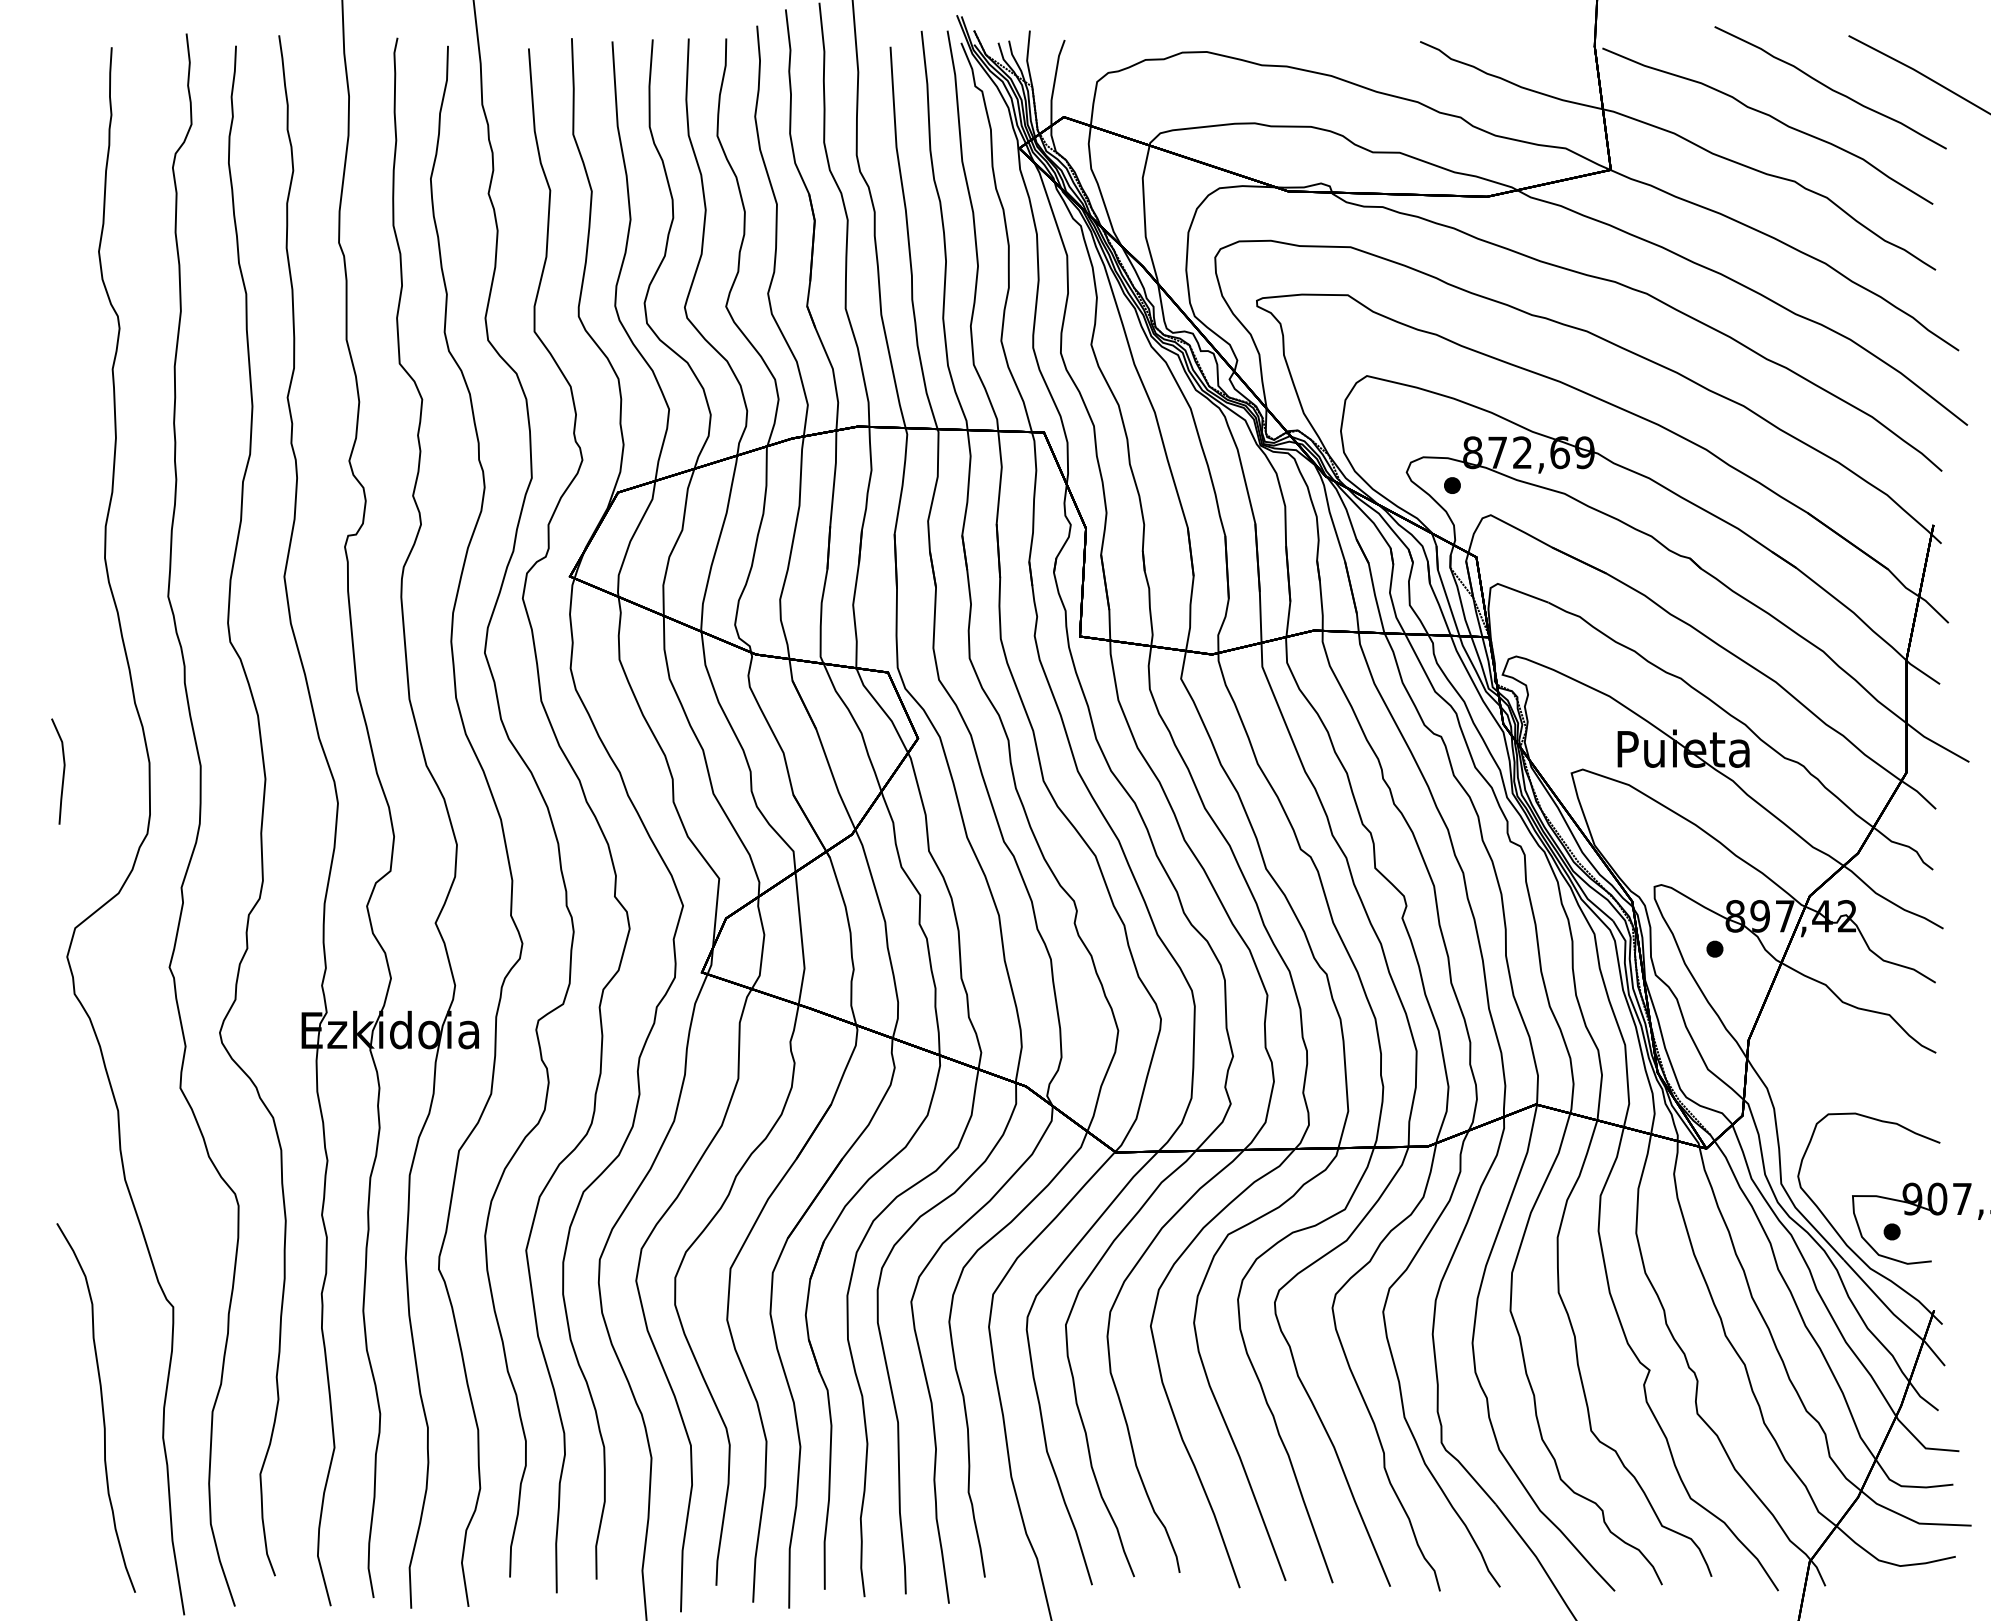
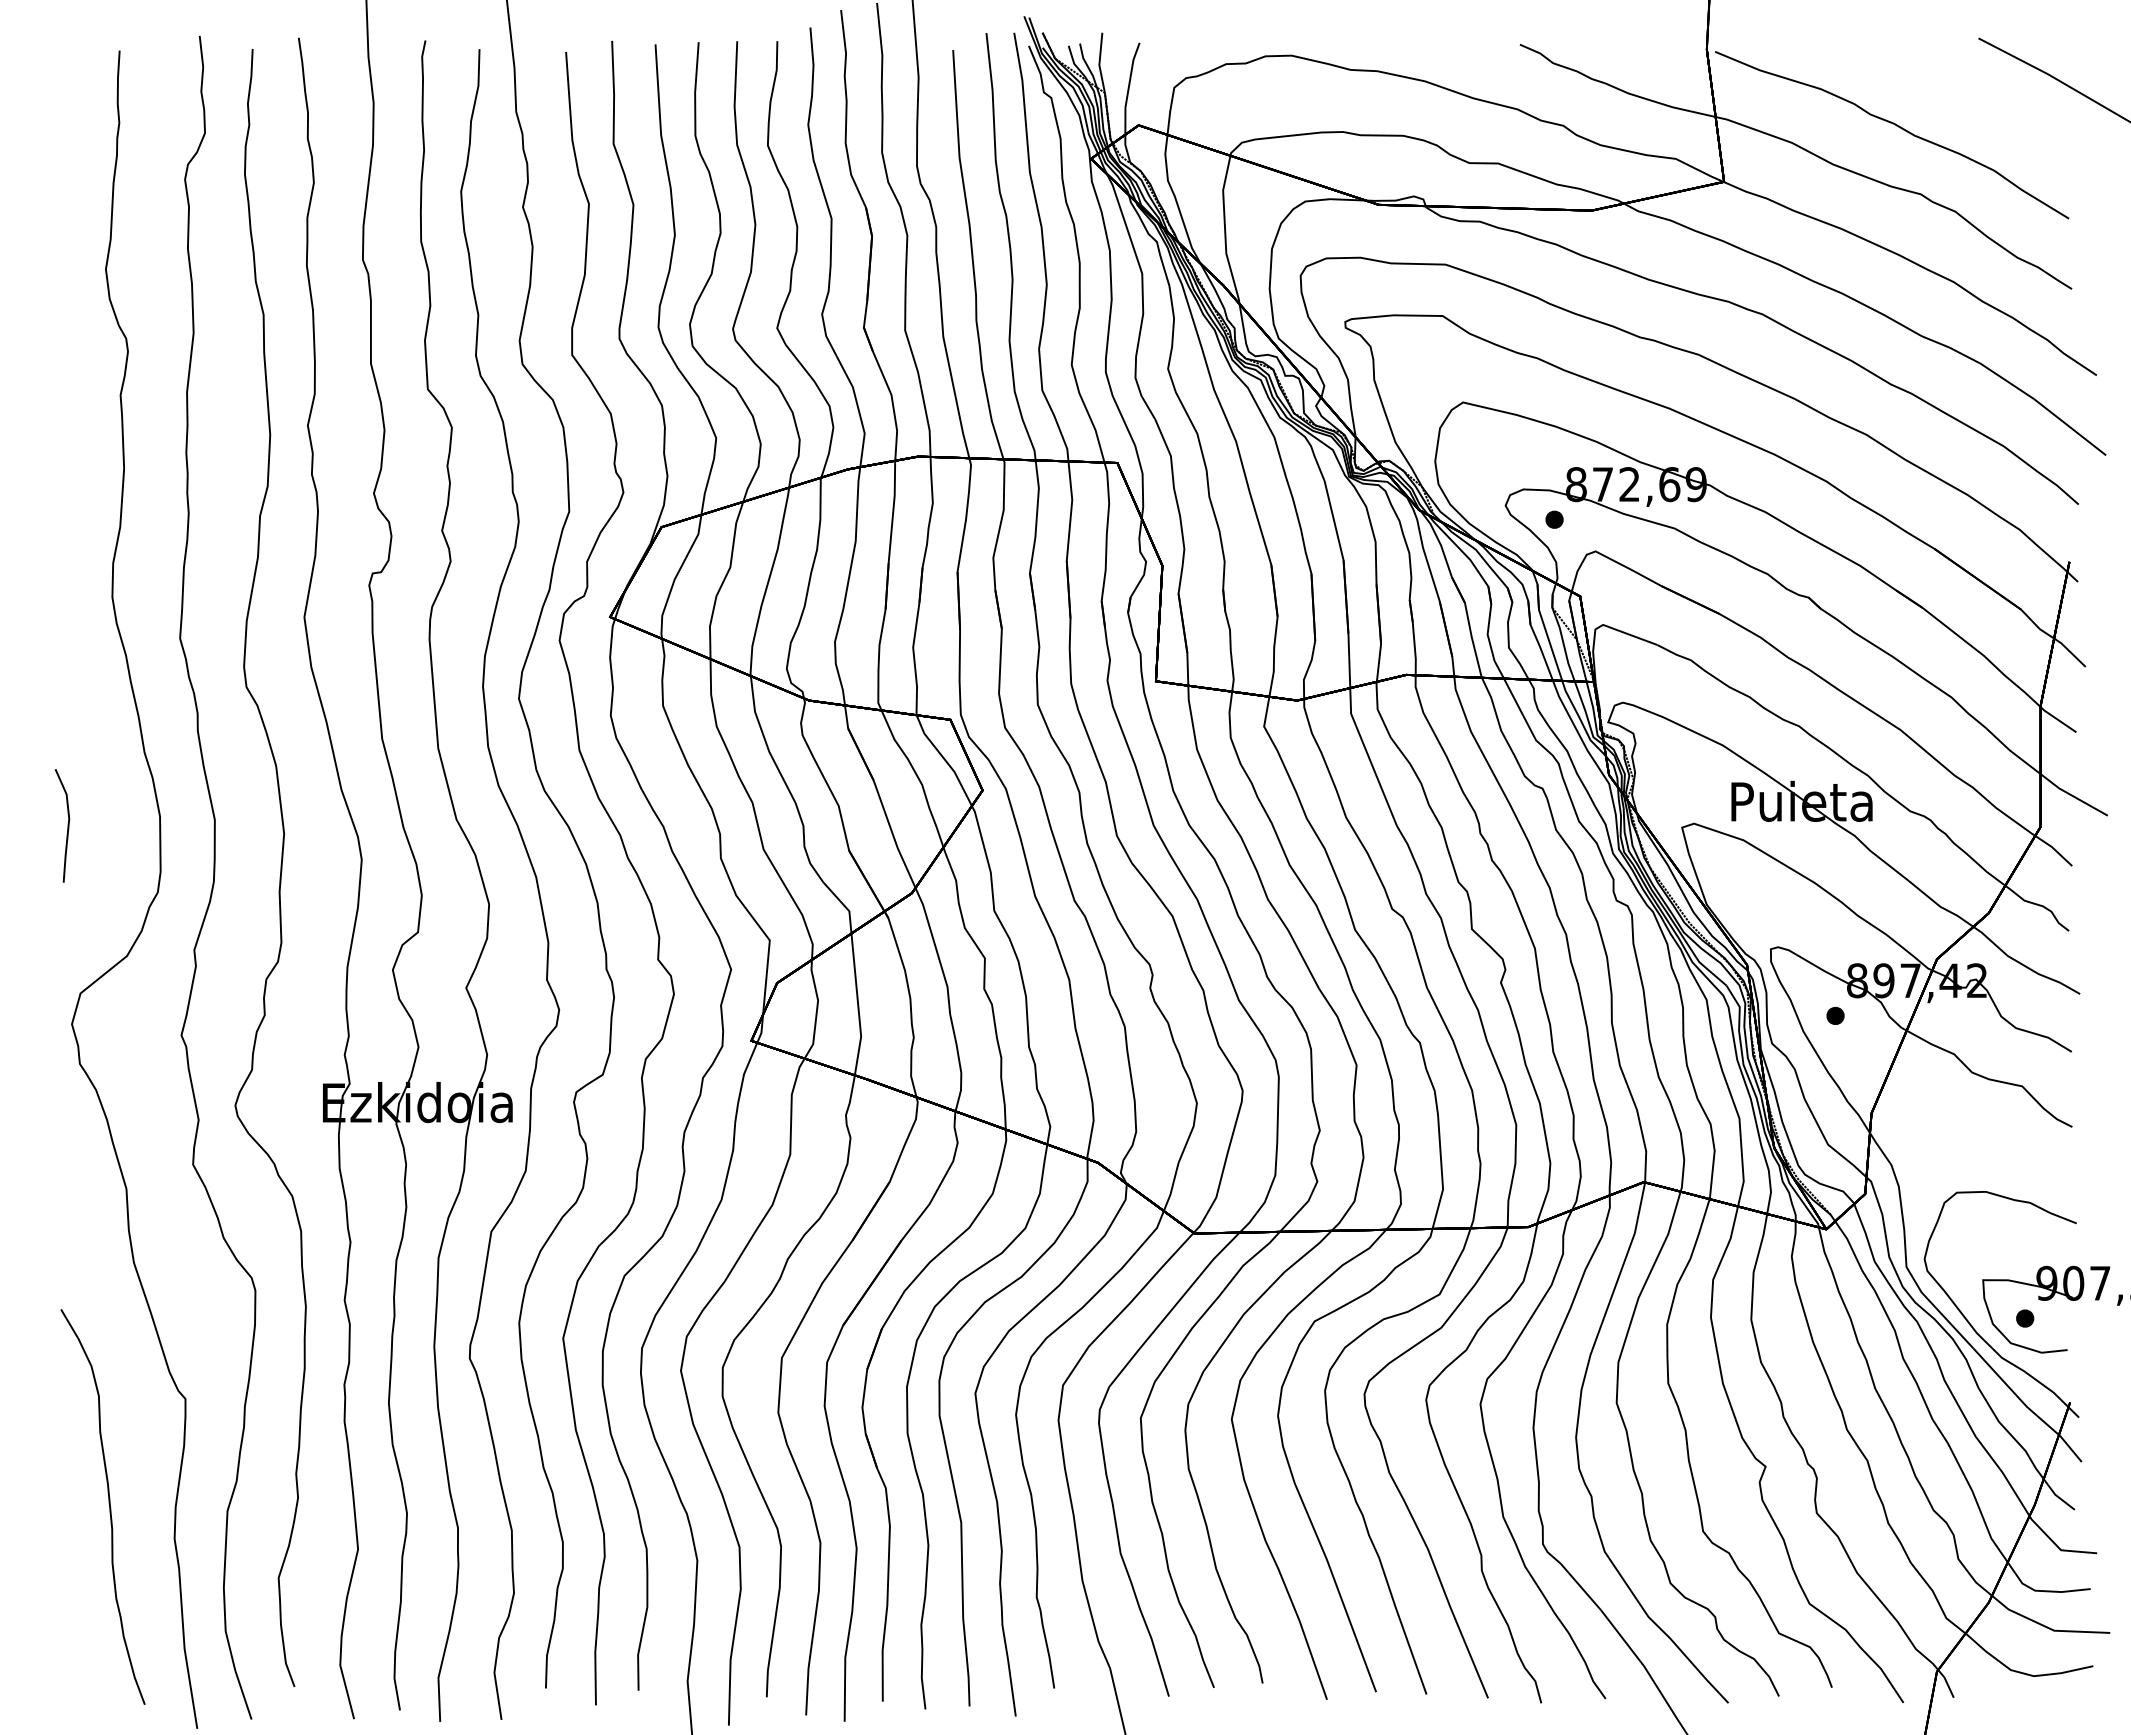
curve: (1830, 87) -> (1959, 93), removed

